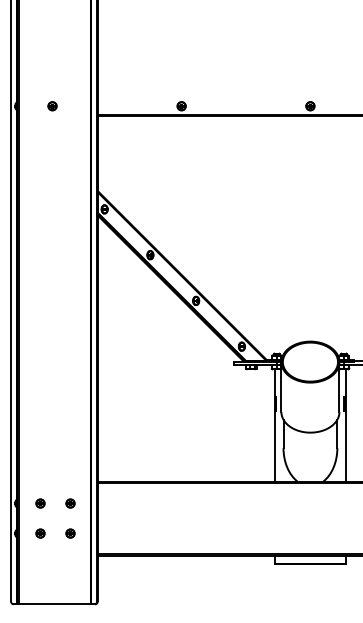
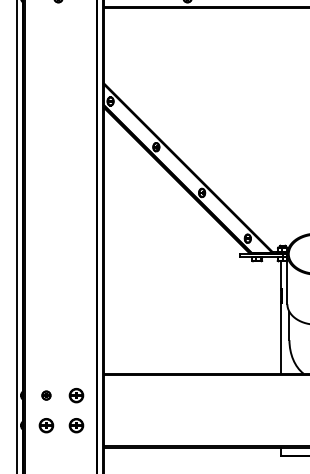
part: (70, 503) -> (76, 395), size x1.6
part: (40, 533) -> (46, 425), size x1.6
part: (70, 533) -> (76, 425), size x1.6

